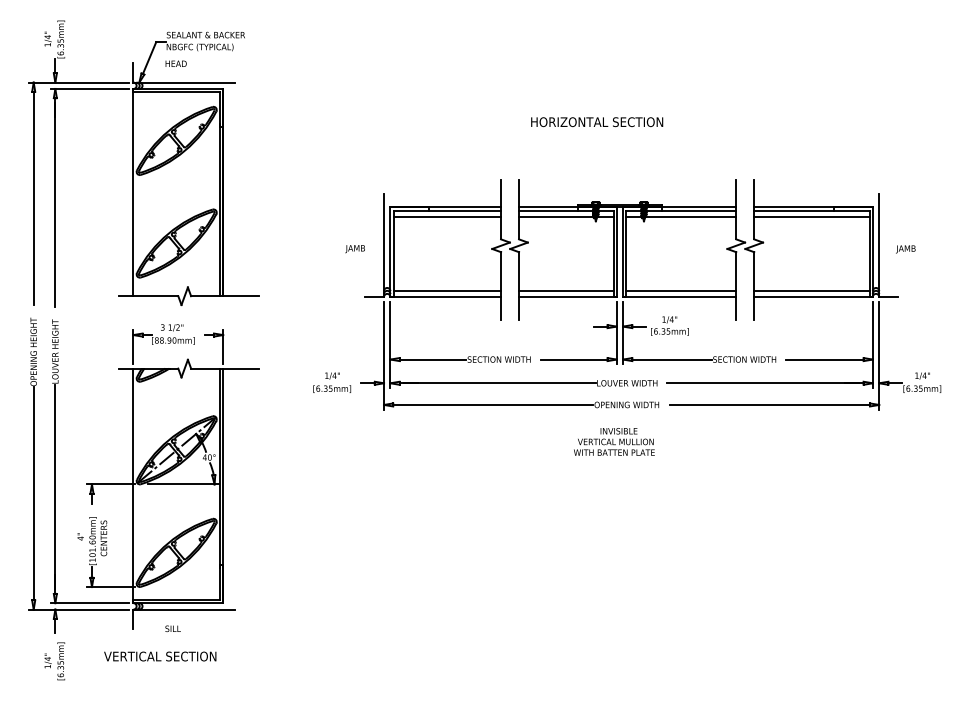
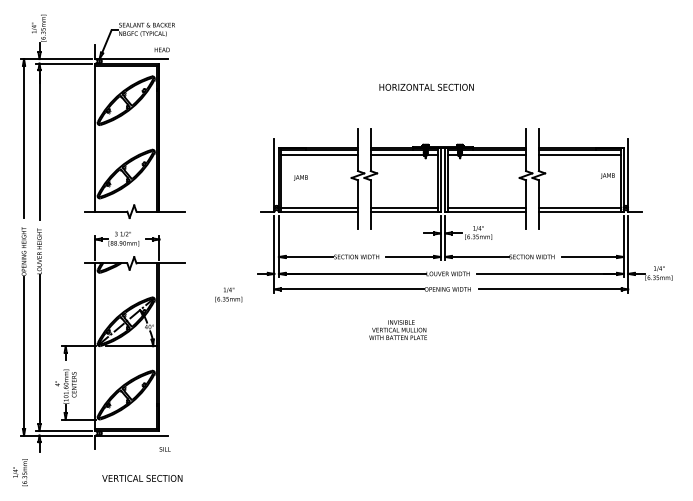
text: (175, 63) -> (161, 49), moved
text: (354, 249) -> (300, 178), moved
text: (905, 249) -> (607, 176), moved
text: (332, 382) -> (228, 294), moved
text: (614, 441) -> (398, 329), moved
text: (172, 628) -> (164, 449), moved
text: (160, 656) -> (142, 478), moved
text: (54, 661) -> (20, 472), moved

